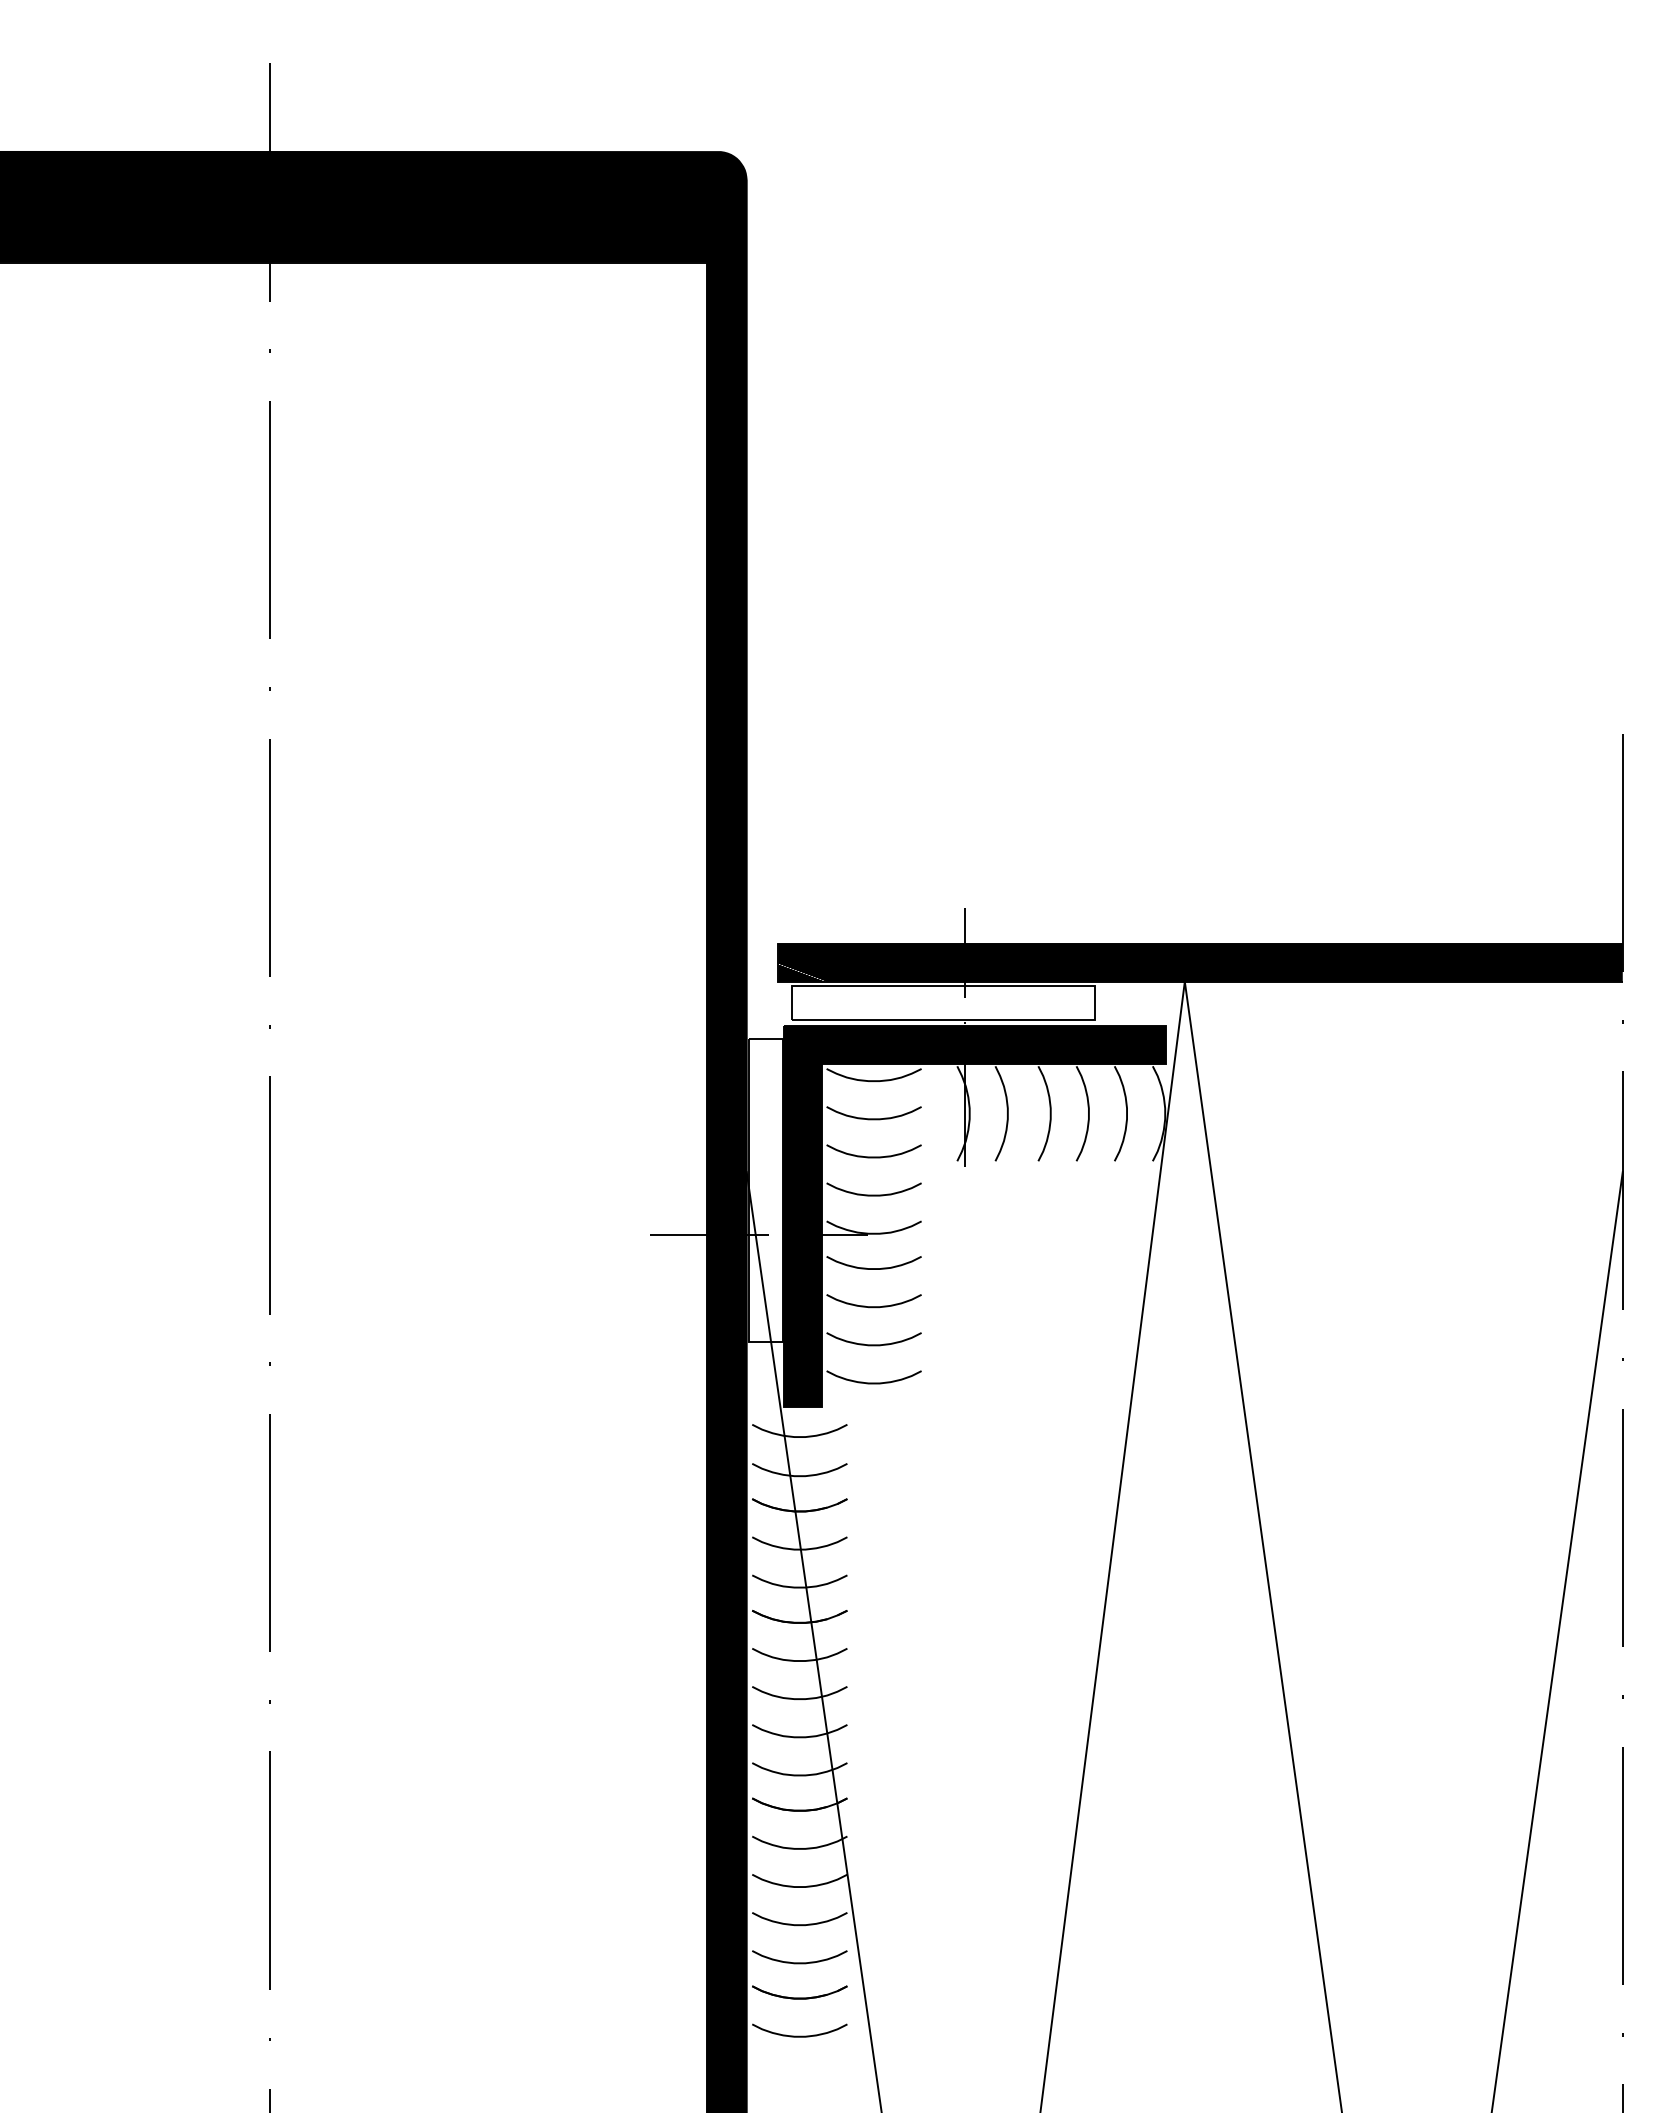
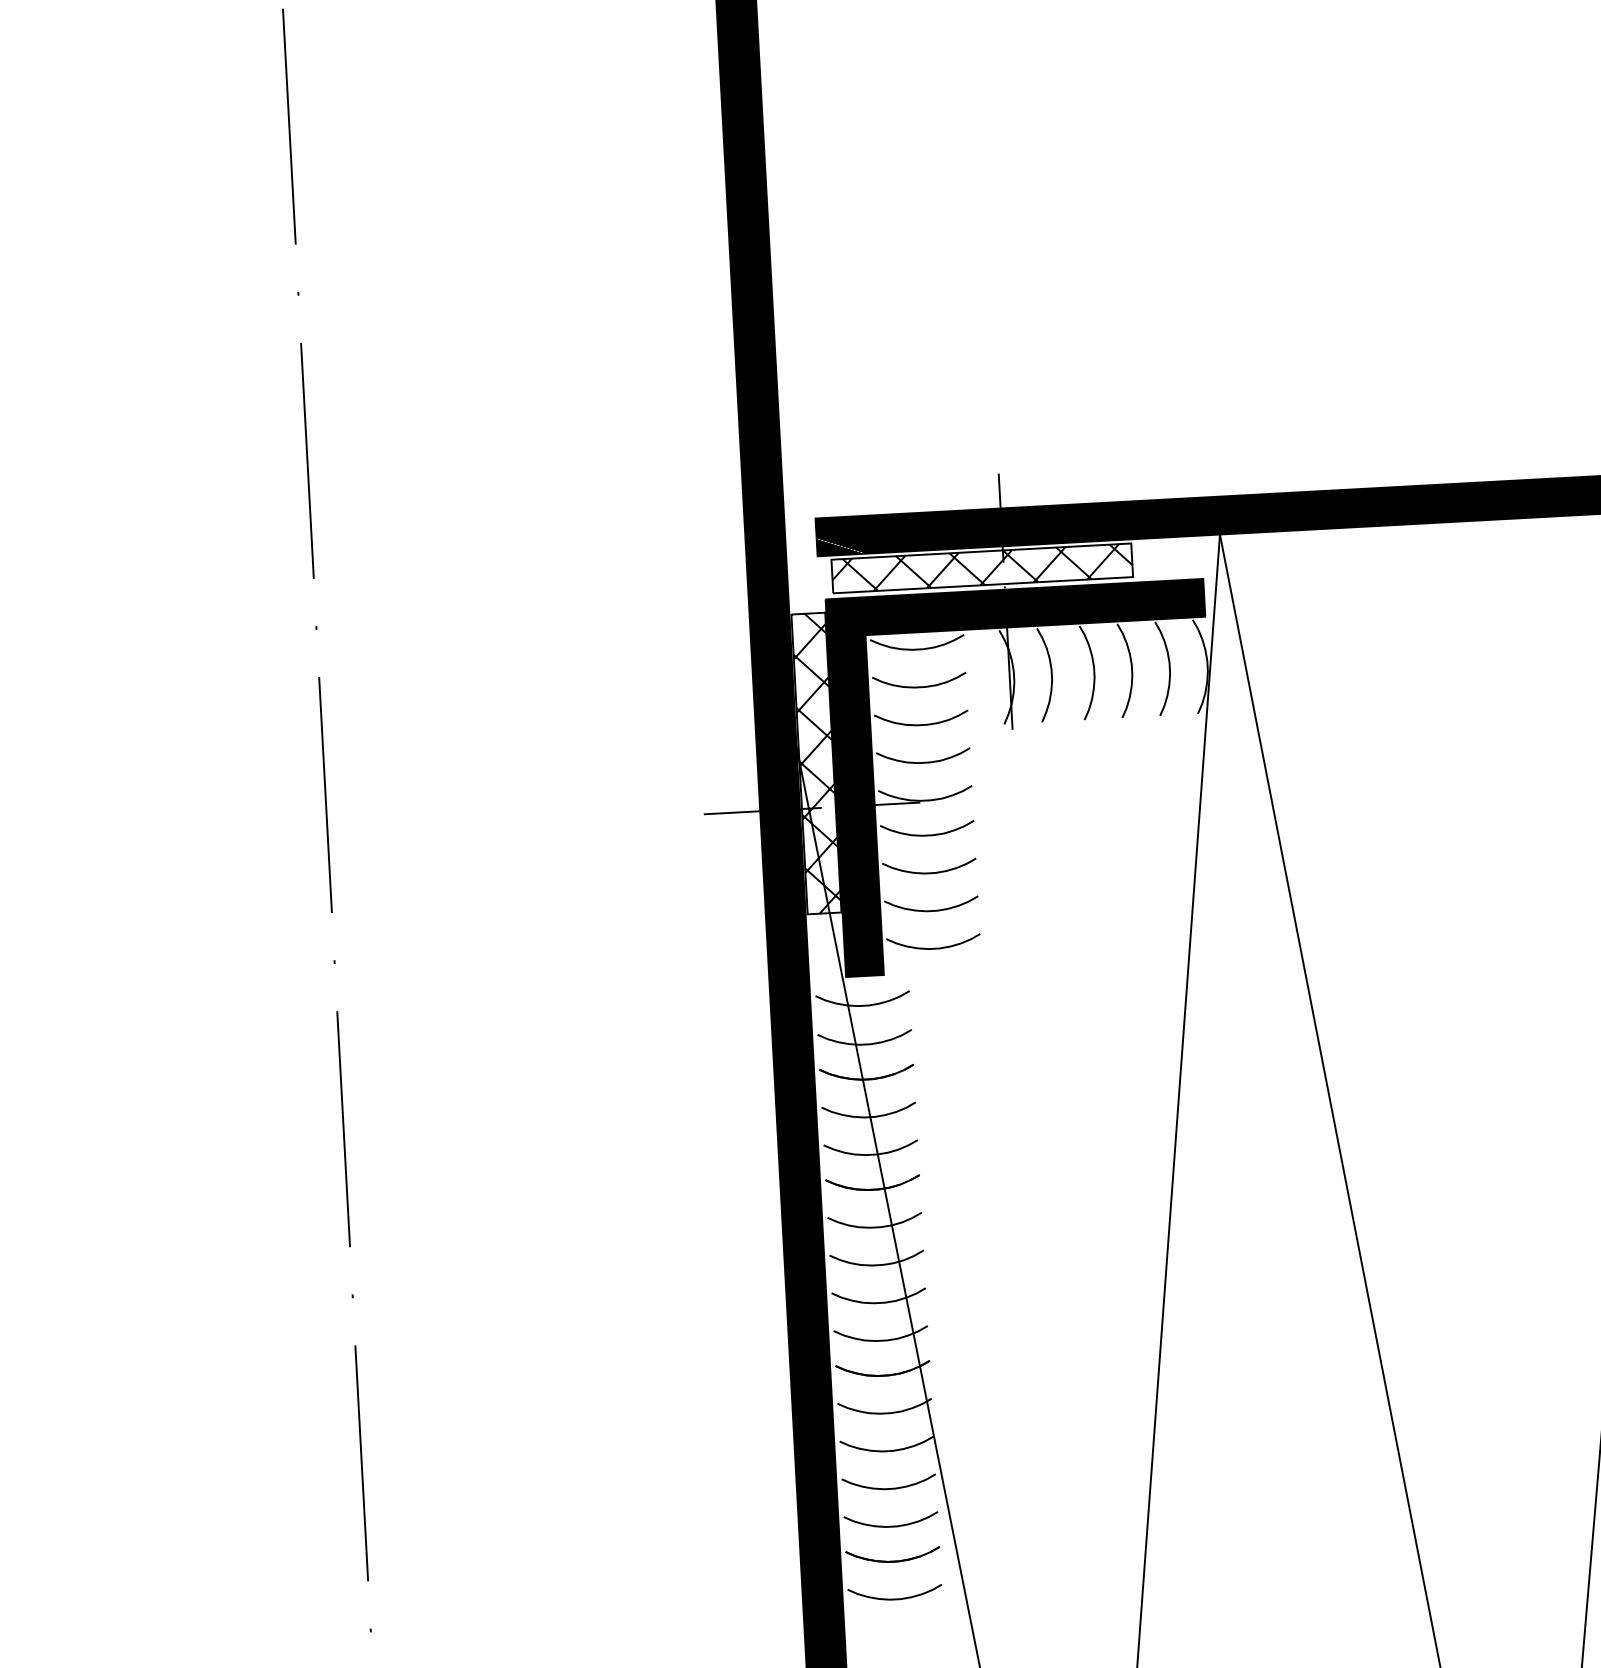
hatch: (943, 1002) -> (982, 567), added
hatch: (765, 1190) -> (816, 763), added

